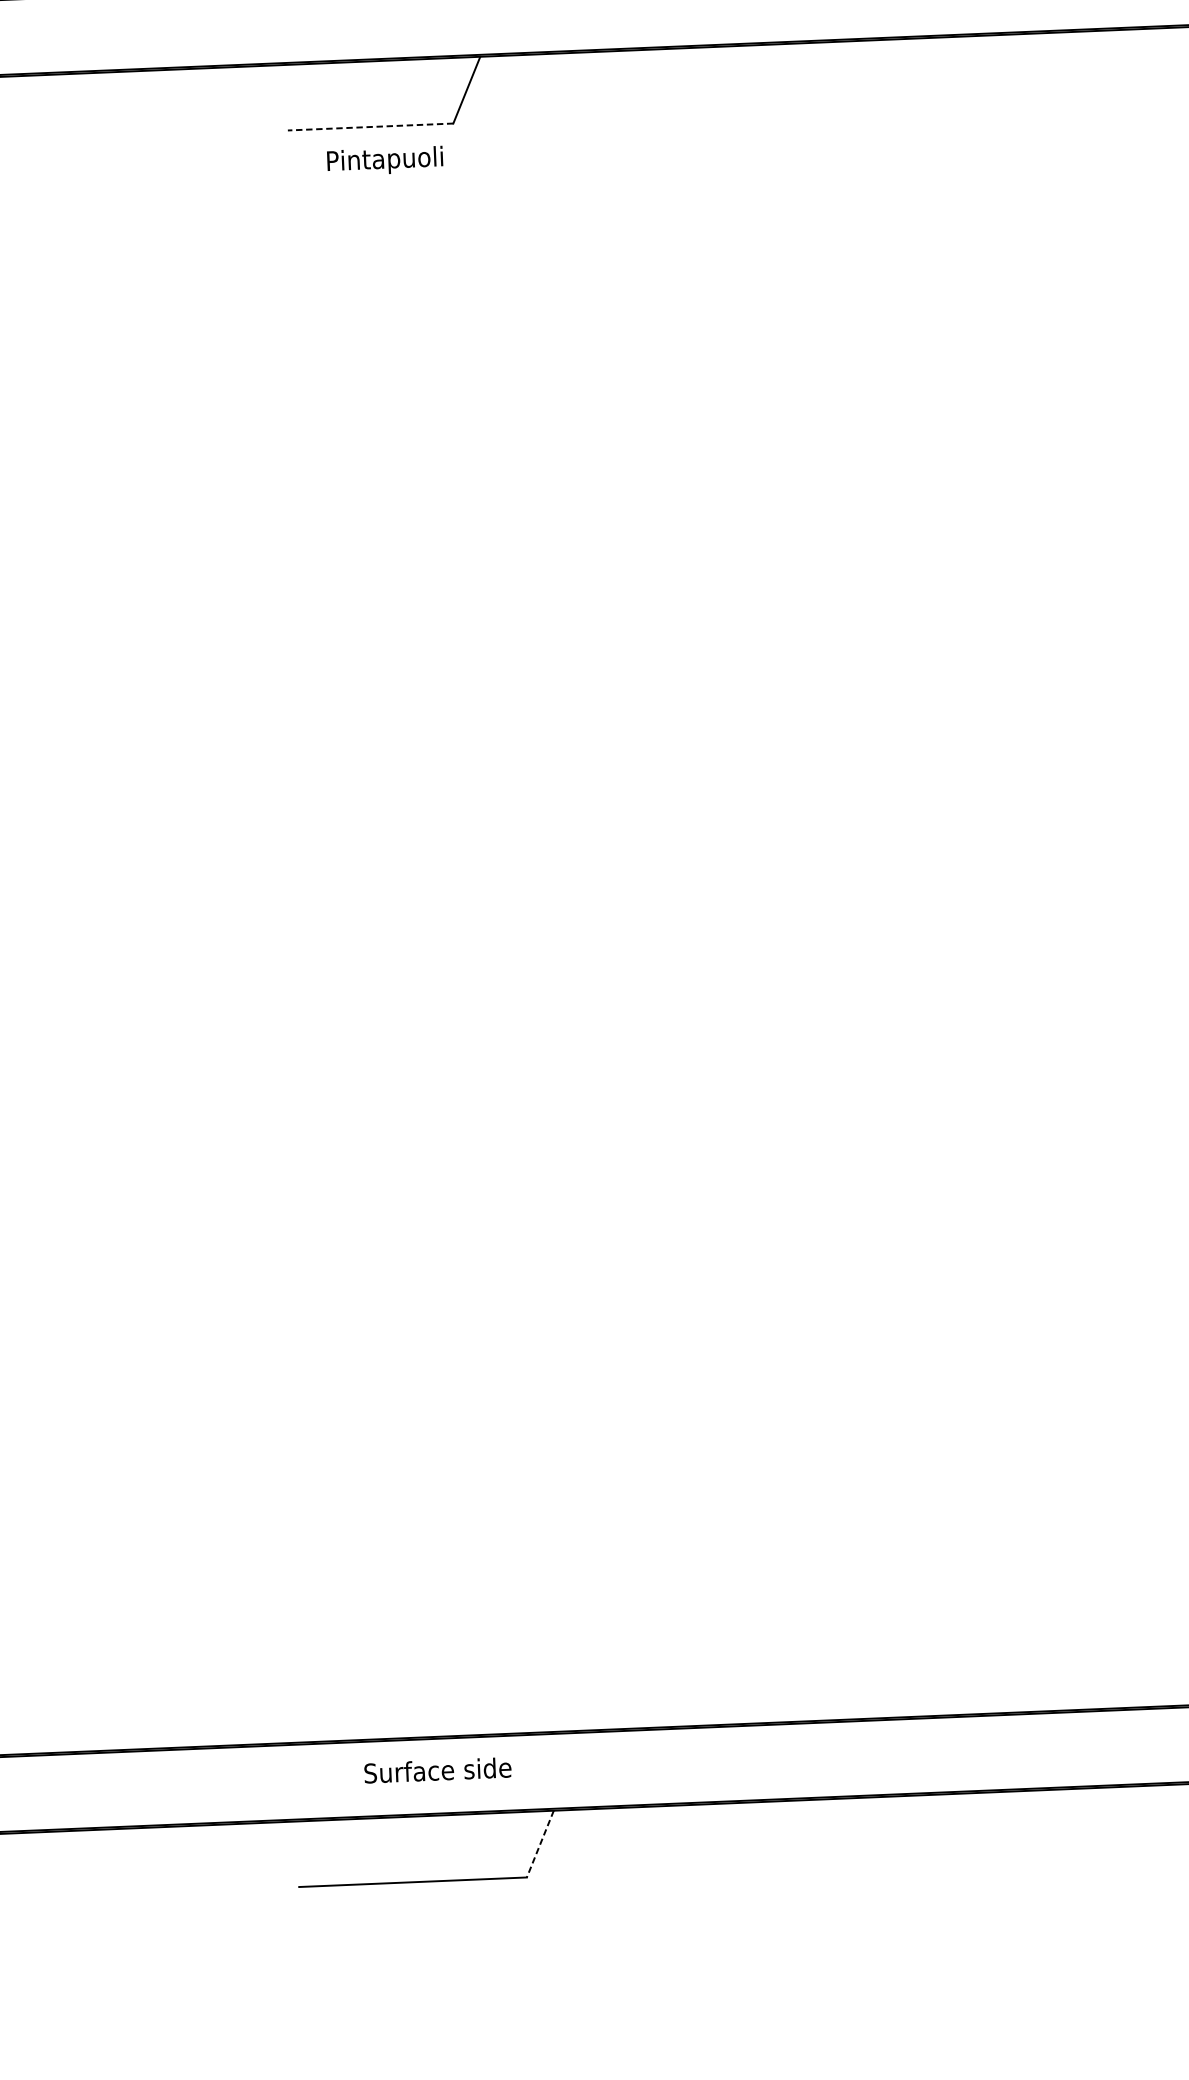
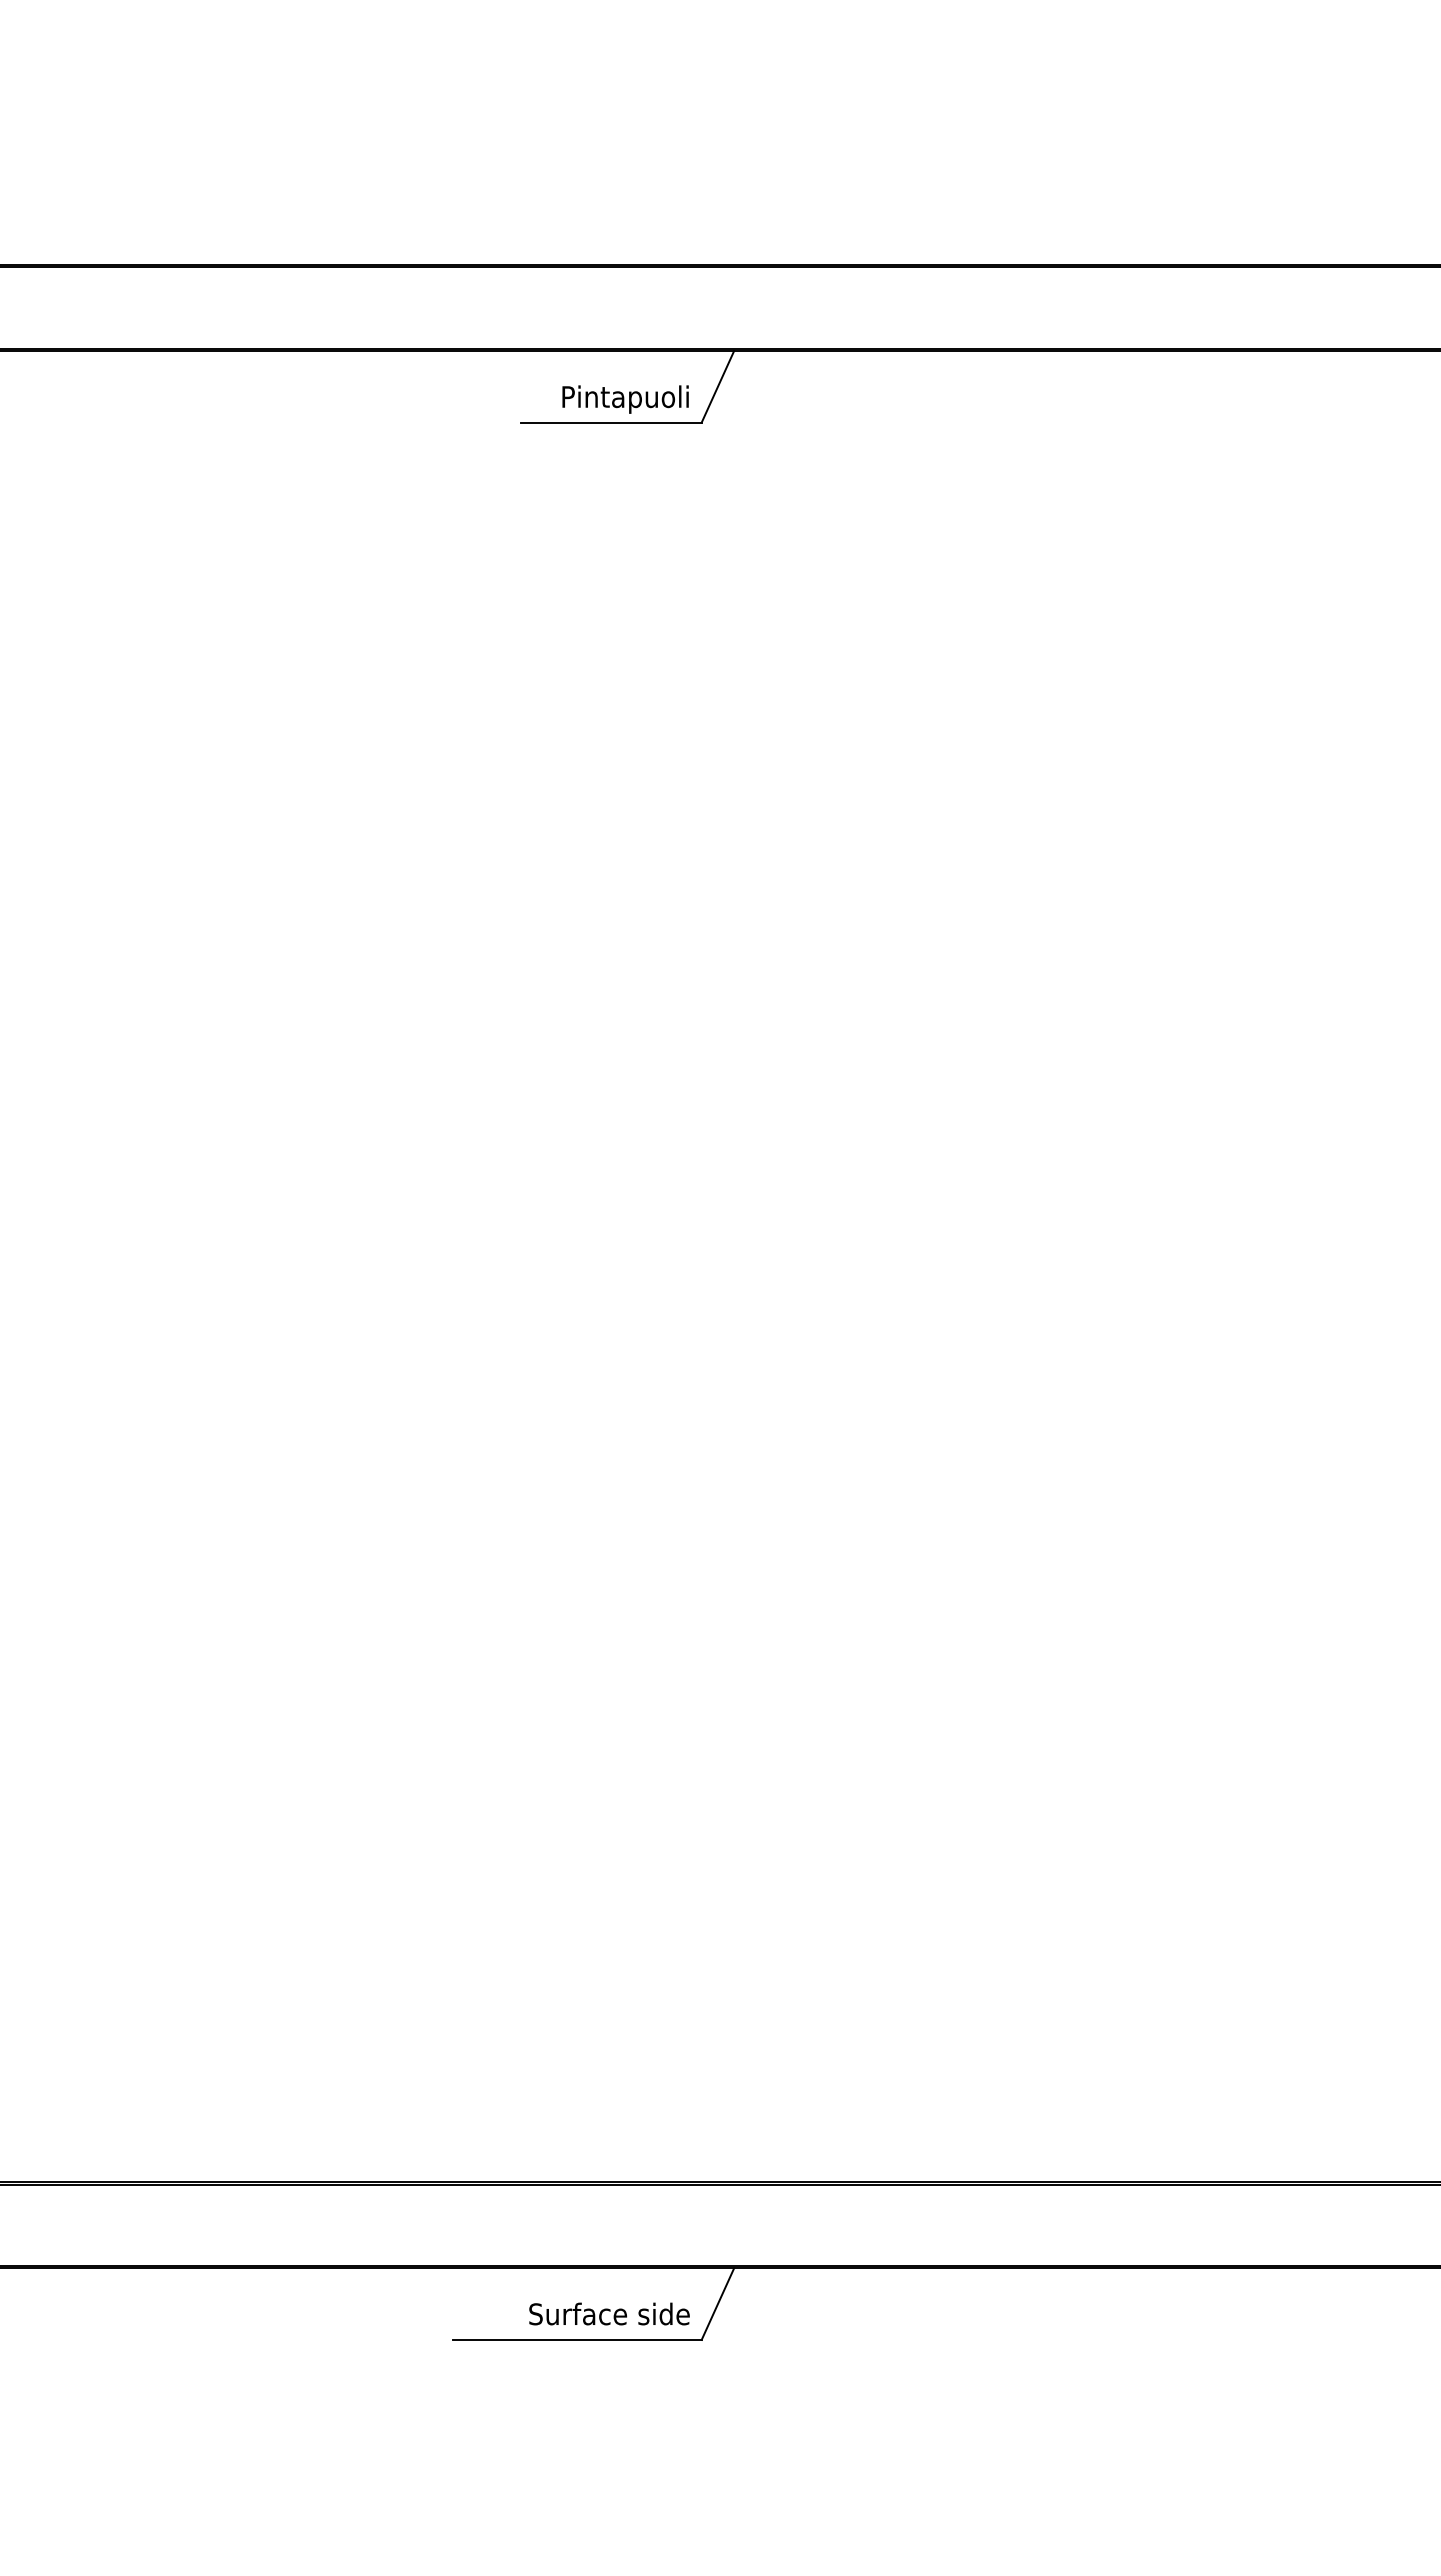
line: (369, 126) -> (610, 422), dashed -> solid
text: (385, 161) -> (625, 399), moved
text: (437, 1769) -> (609, 2313), moved
line: (539, 1844) -> (717, 2304), dashed -> solid

